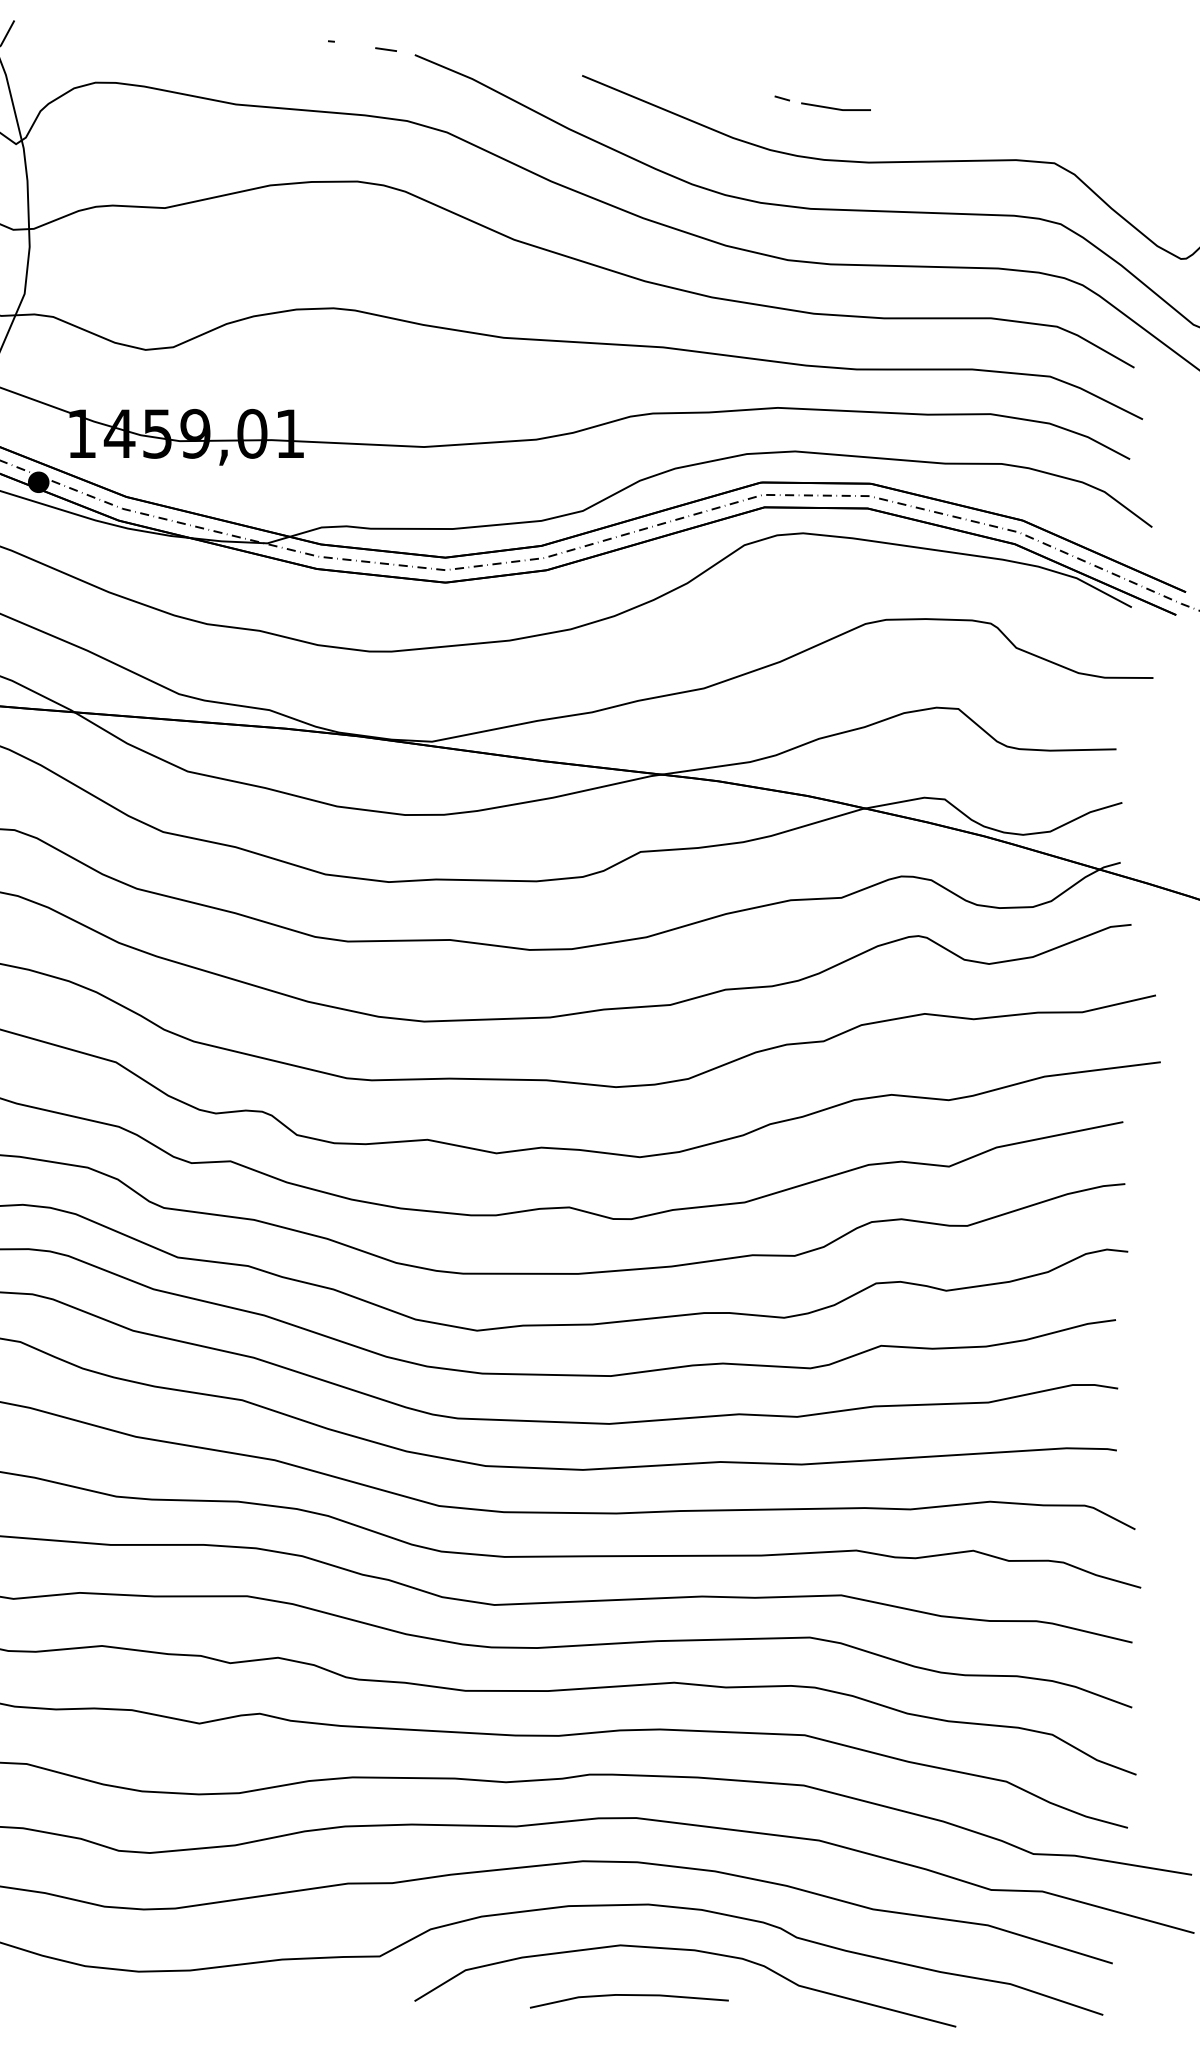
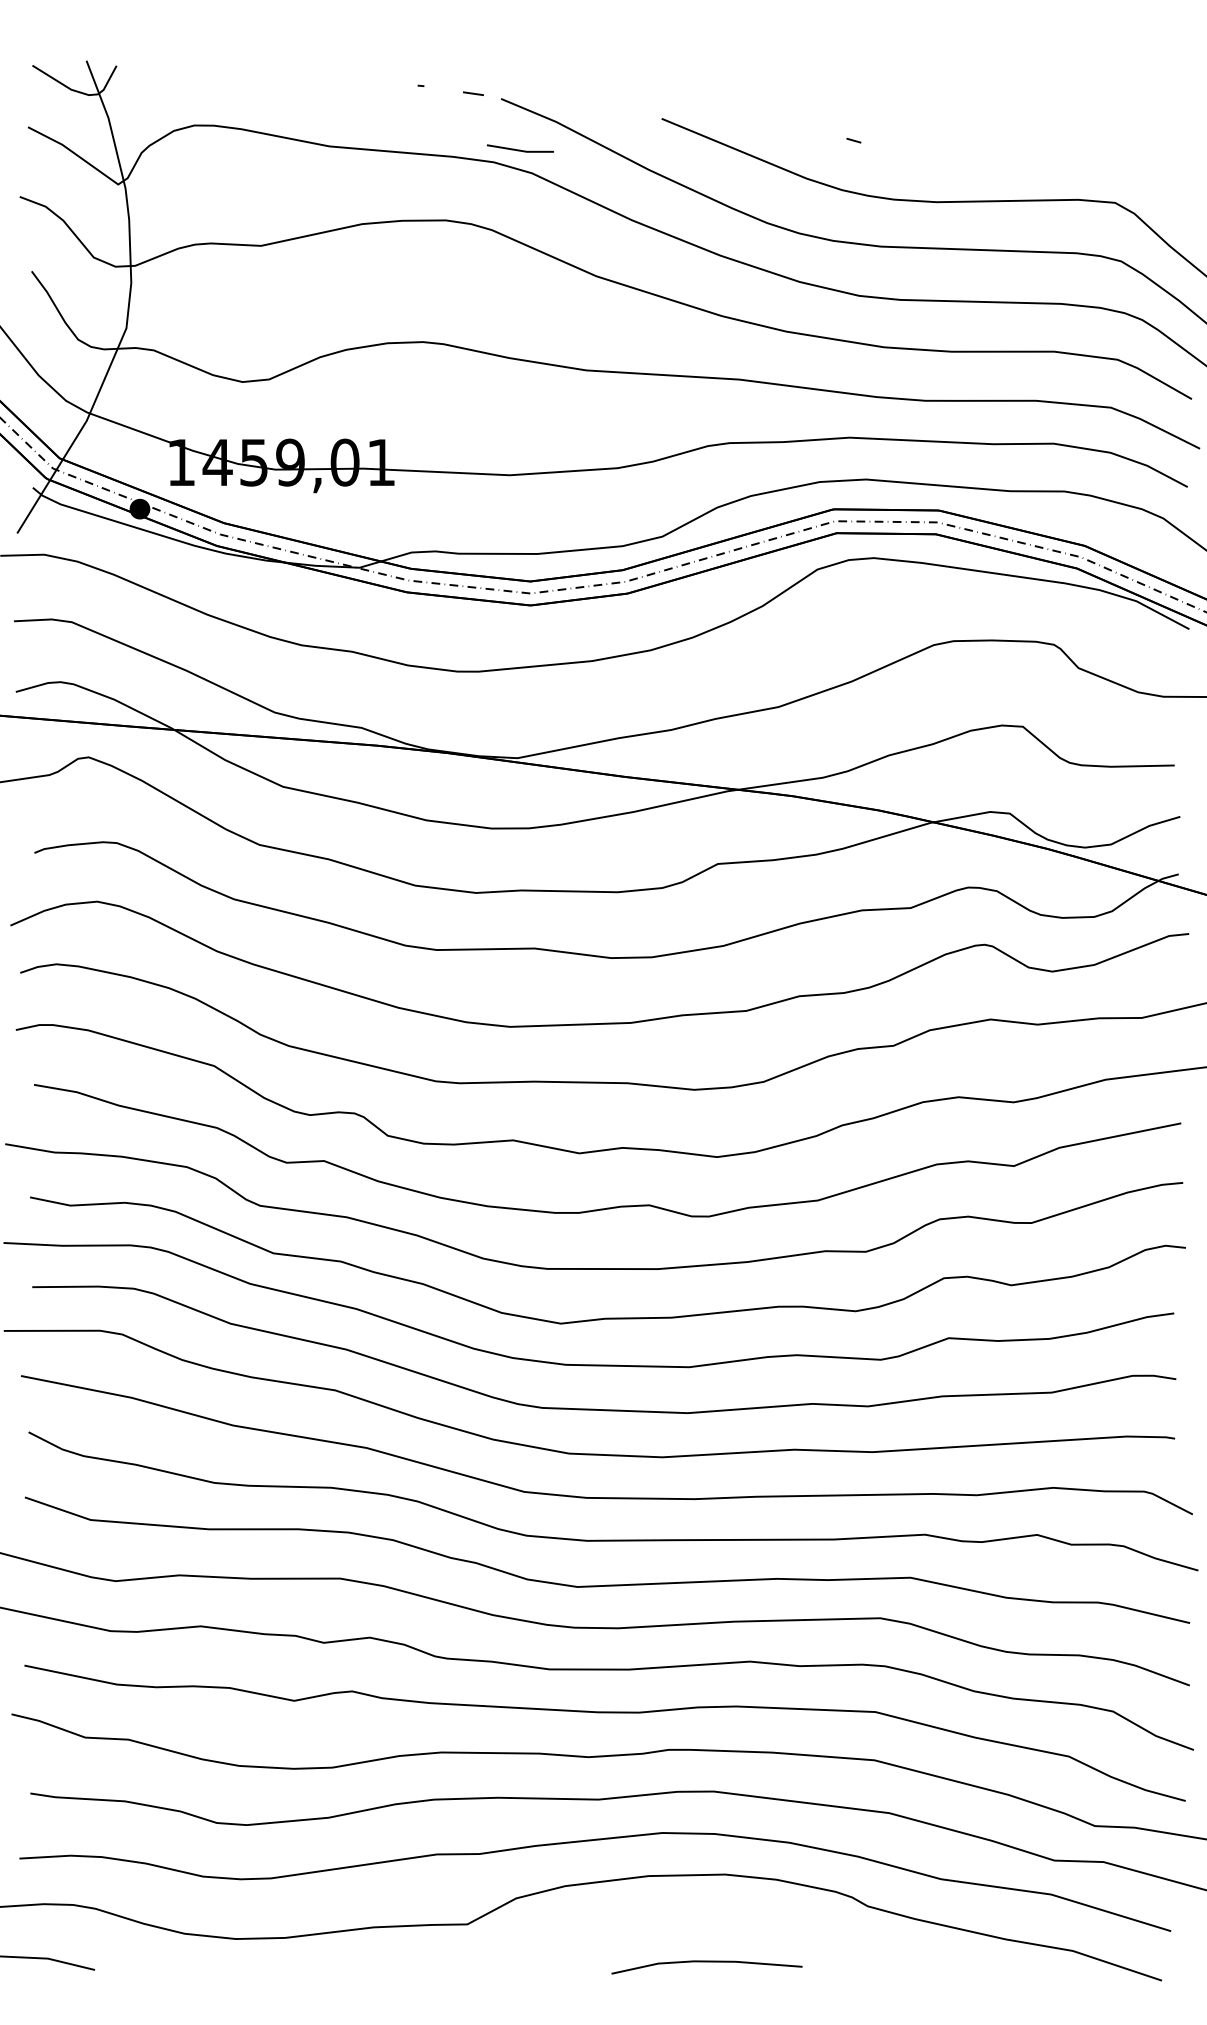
line: (836, 107) -> (520, 149), moved
curve: (689, 1951) -> (764, 1919), removed

